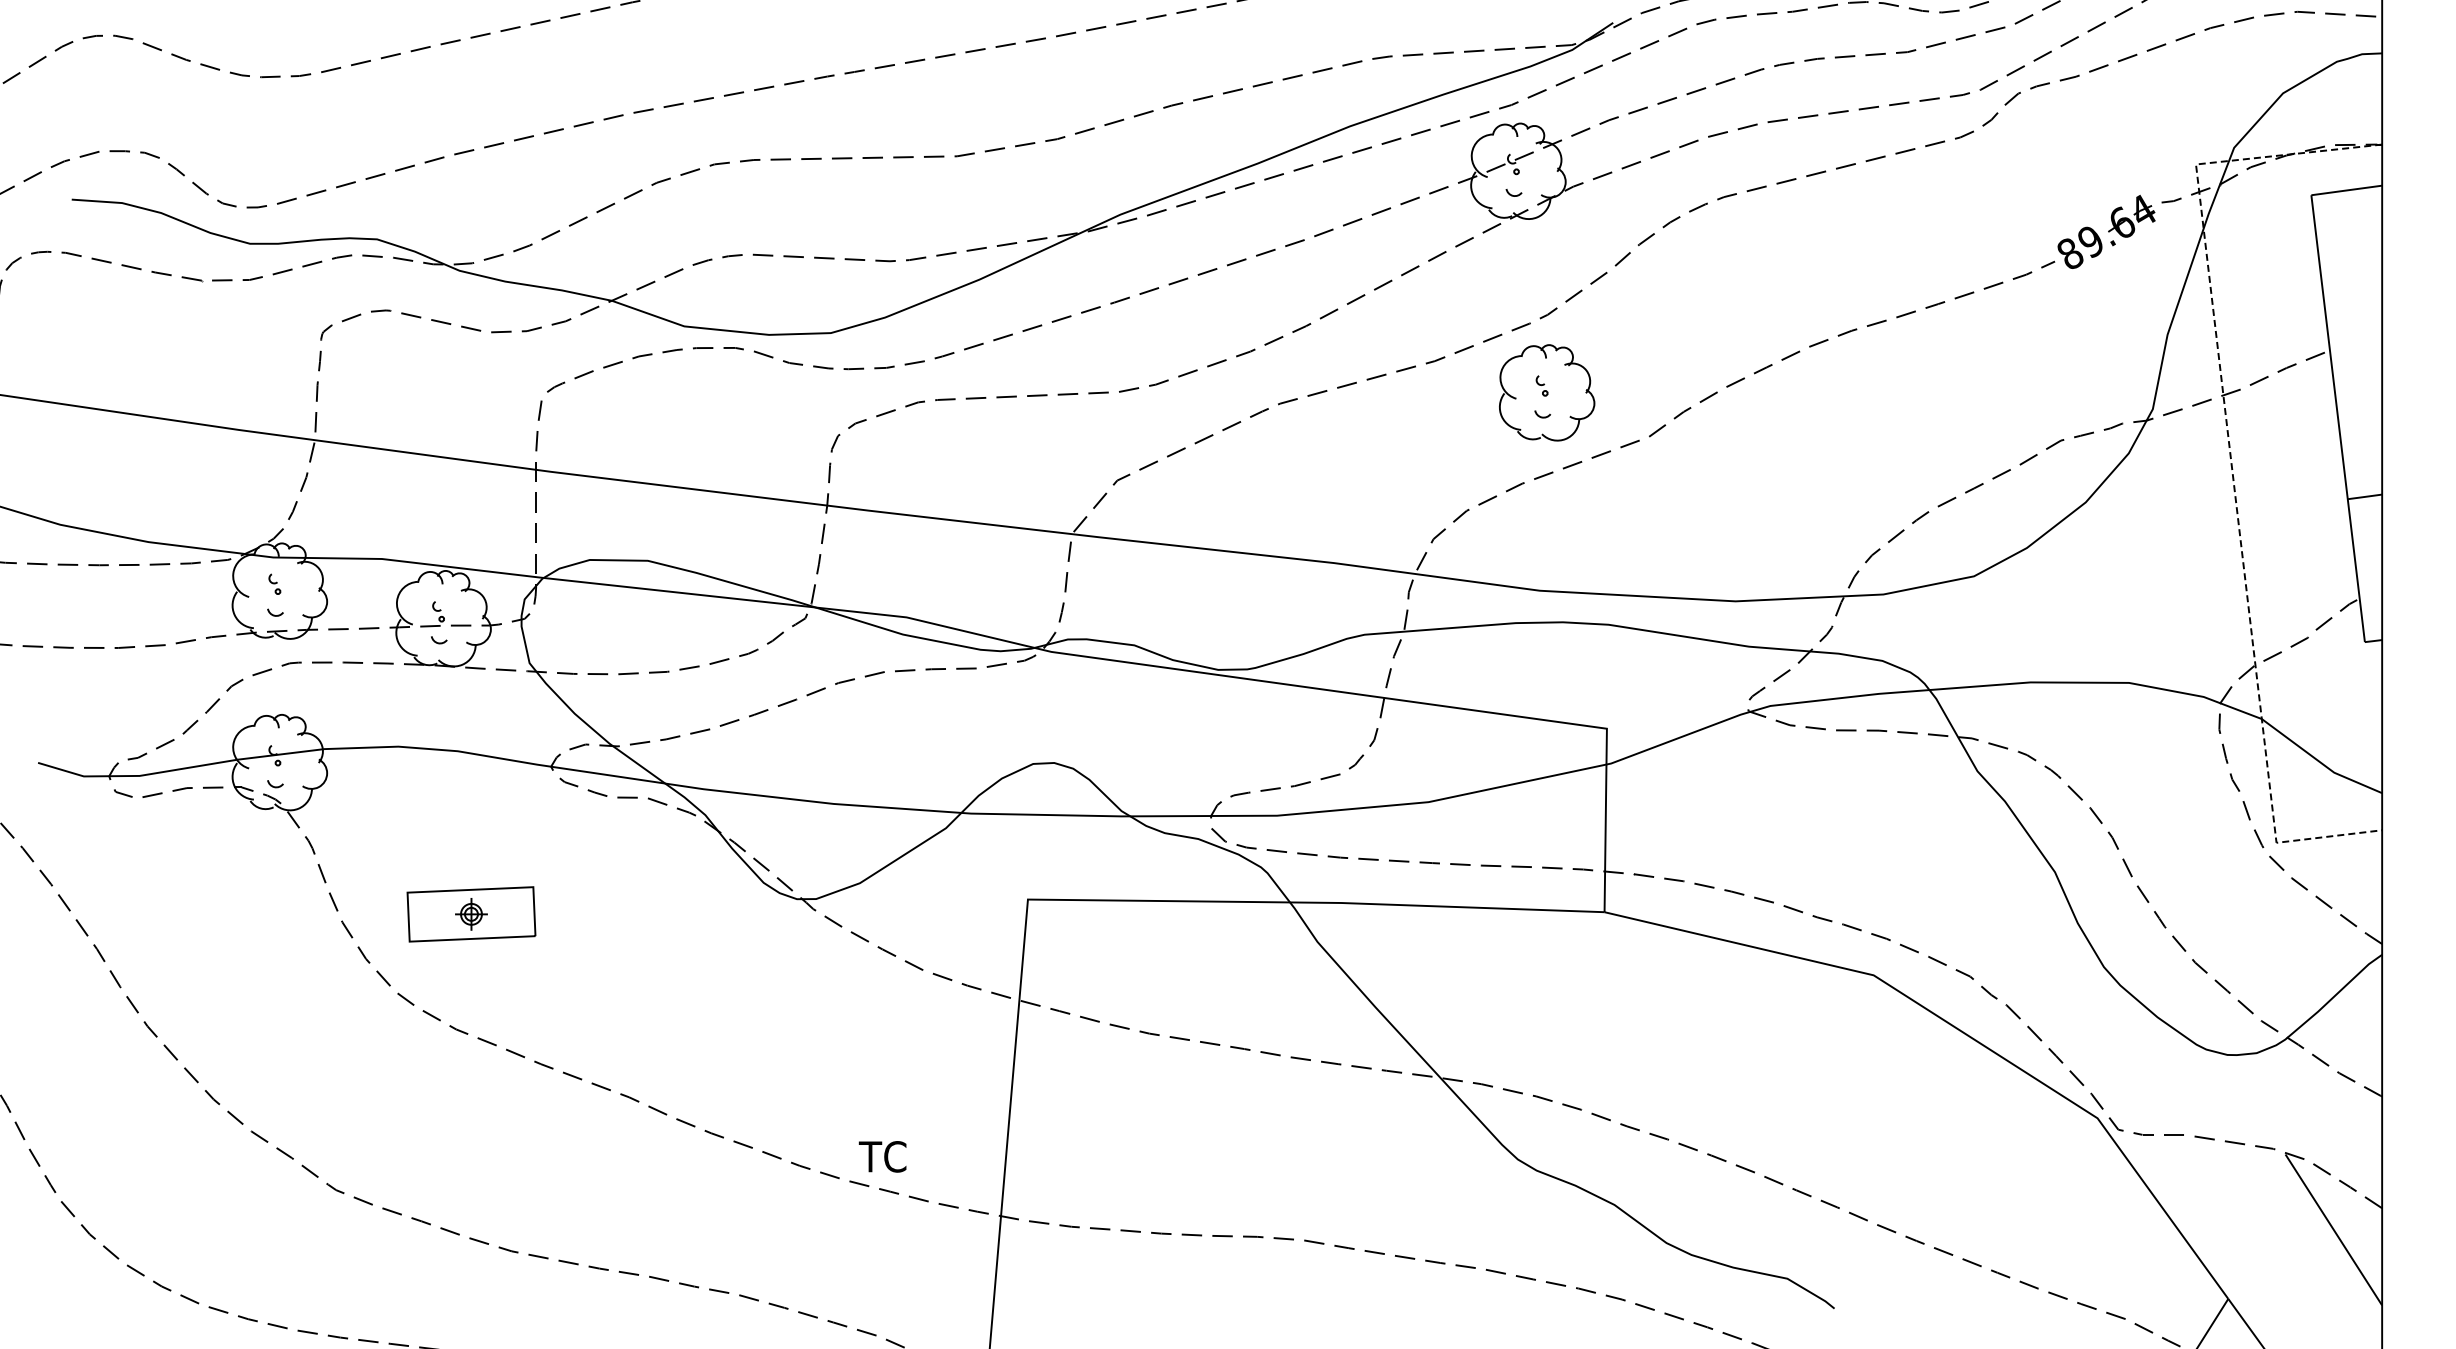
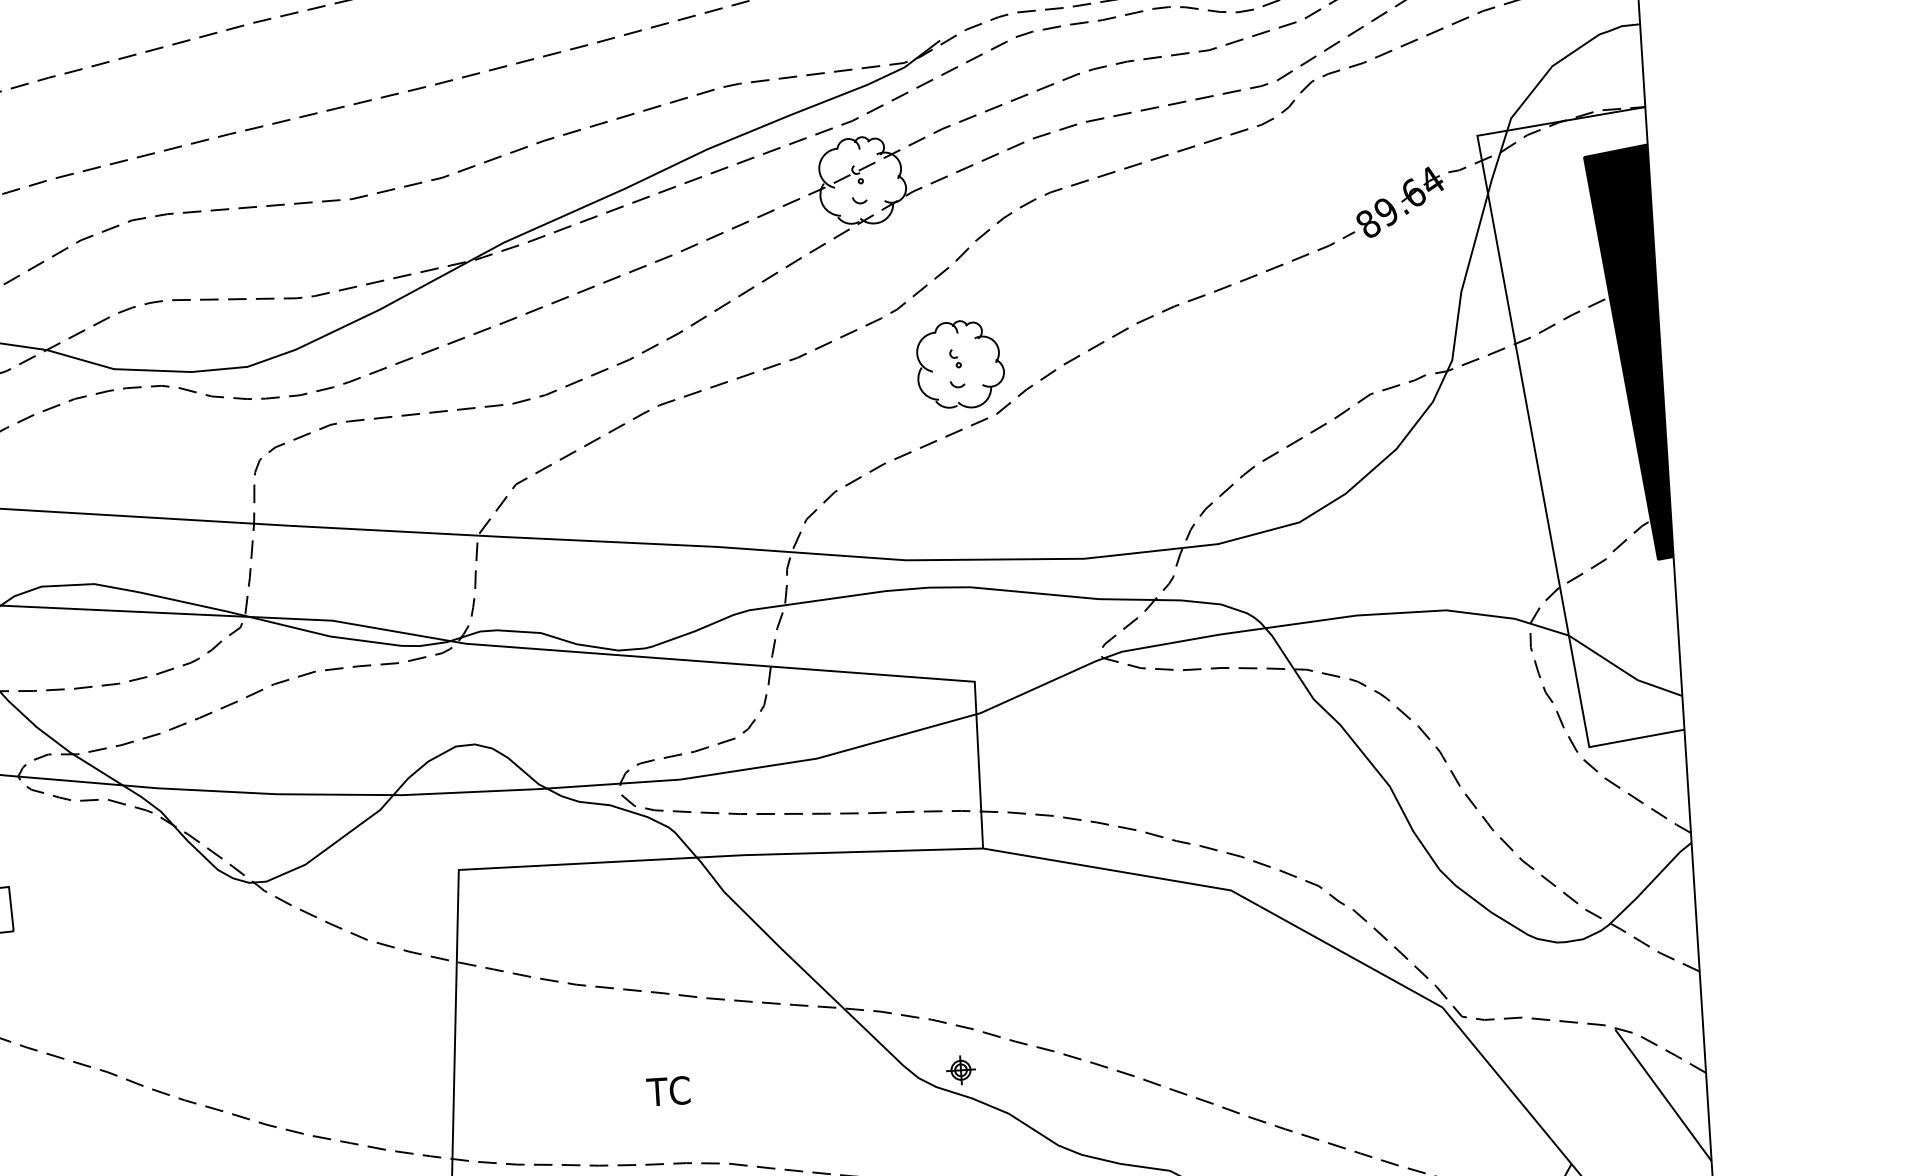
part: (1547, 392) -> (960, 364), moved
fill: (2346, 413) -> (1628, 353), added
line: (2231, 464) -> (1526, 406), dashed -> solid
part: (1564, 1153) -> (960, 1069), added
text: (882, 1156) -> (668, 1091), moved

